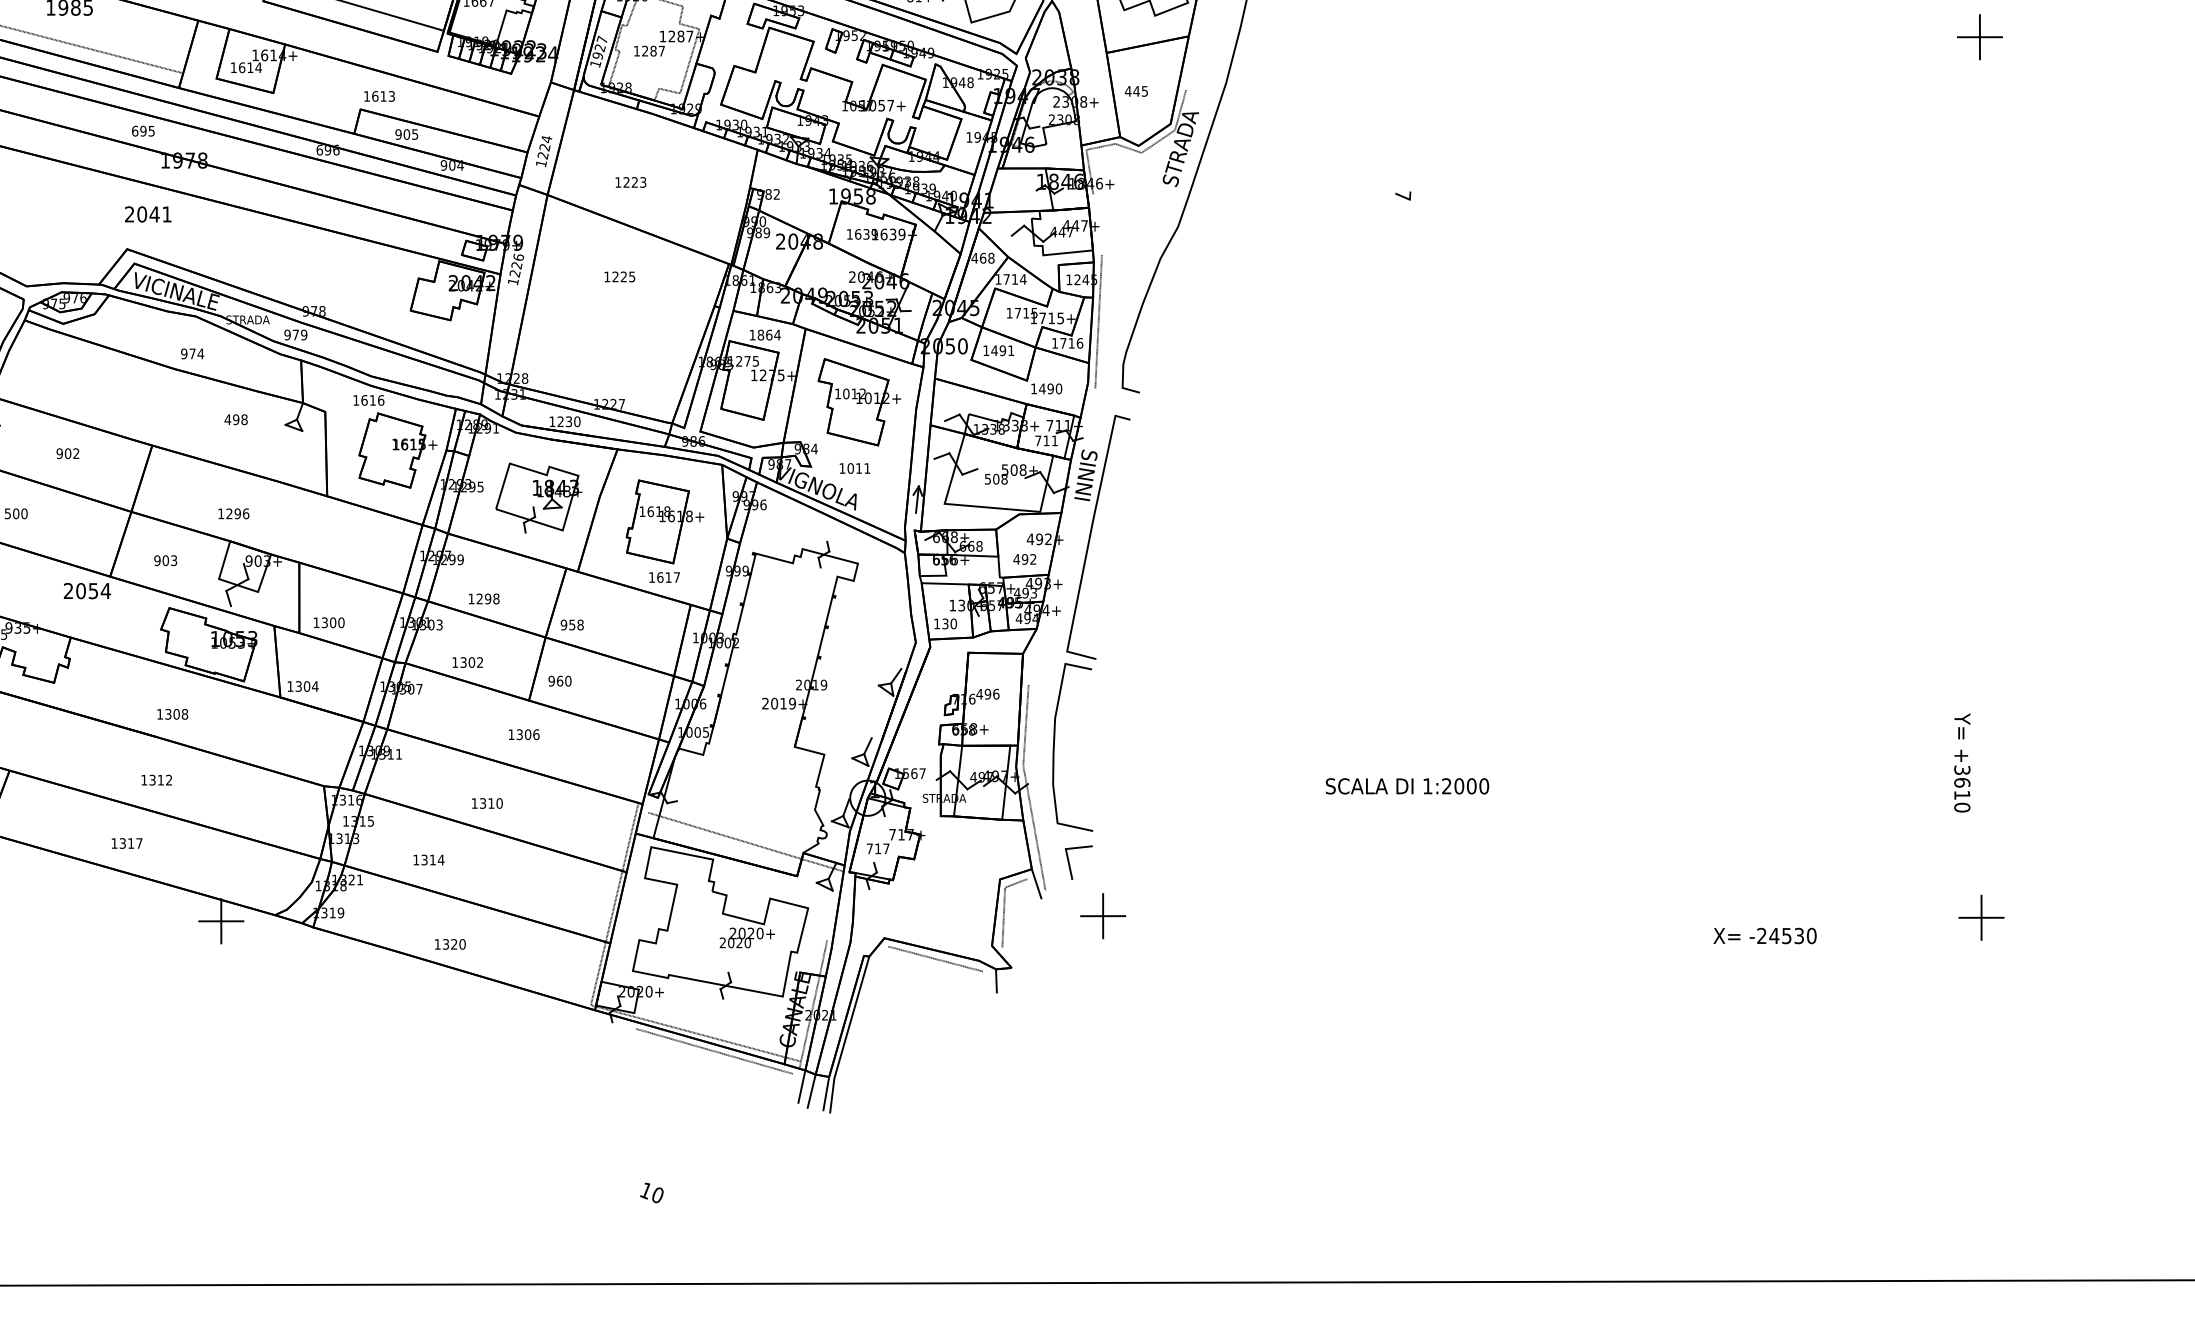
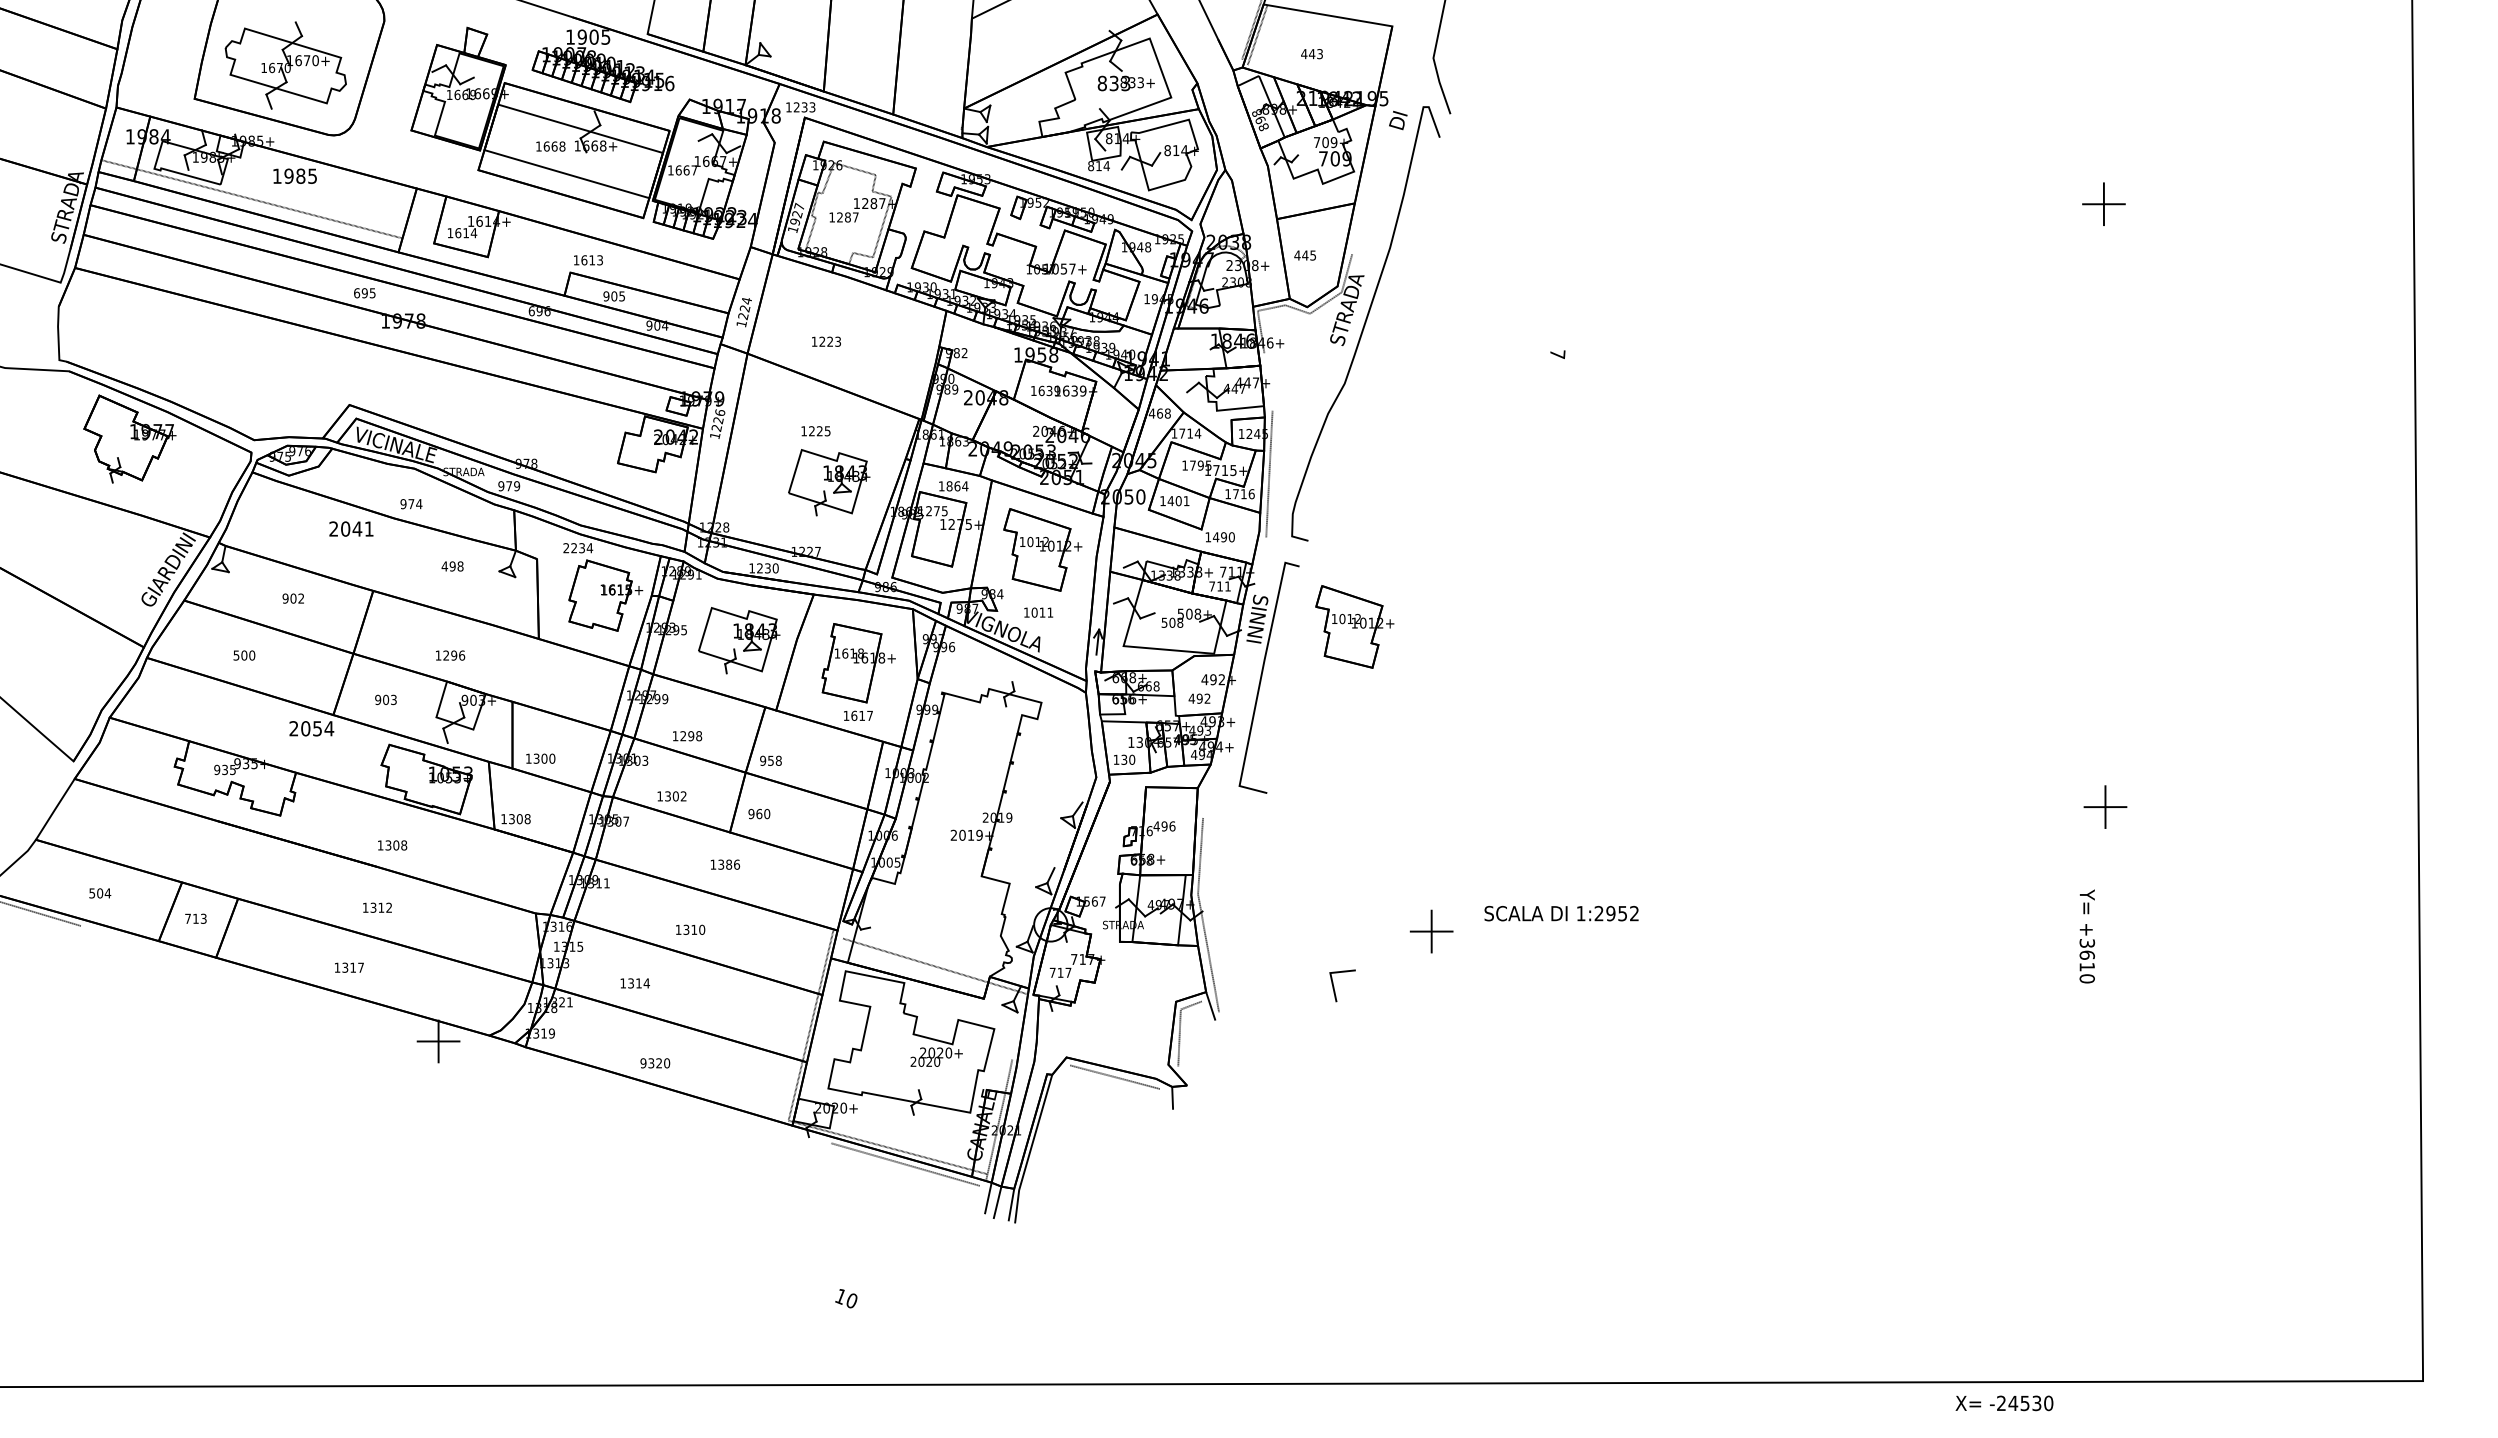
text: (148, 213) -> (351, 528), moved
text: (1025, 313) -> (1200, 465), 1715 -> 1795
part: (634, 331) -> (829, 482), added
text: (1002, 351) -> (1178, 501), 1491 -> 1401
text: (369, 400) -> (578, 548), 1616 -> 2234
part: (1188, 483) -> (1354, 626), added
text: (315, 686) -> (527, 819), 1304 -> 1308
text: (528, 734) -> (729, 864), 1306 -> 1386
curve: (1055, 741) -> (1228, 871), removed
text: (1961, 762) -> (2086, 936), moved
text: (1471, 786) -> (1622, 913), 1:2000 -> 1:2952
line: (1070, 863) -> (1334, 986), moved
part: (1102, 916) -> (1431, 931), moved
part: (1981, 917) -> (2105, 806), moved
text: (1765, 936) -> (2004, 1403), moved
text: (437, 944) -> (643, 1063), 1320 -> 9320

